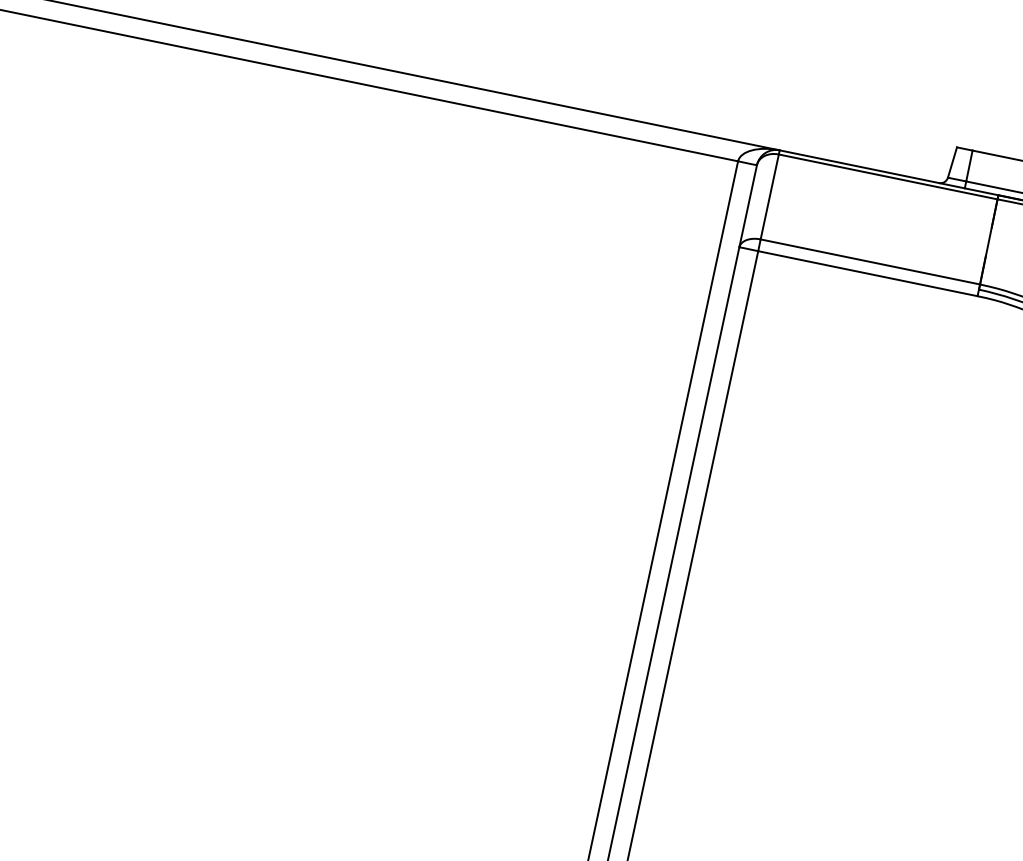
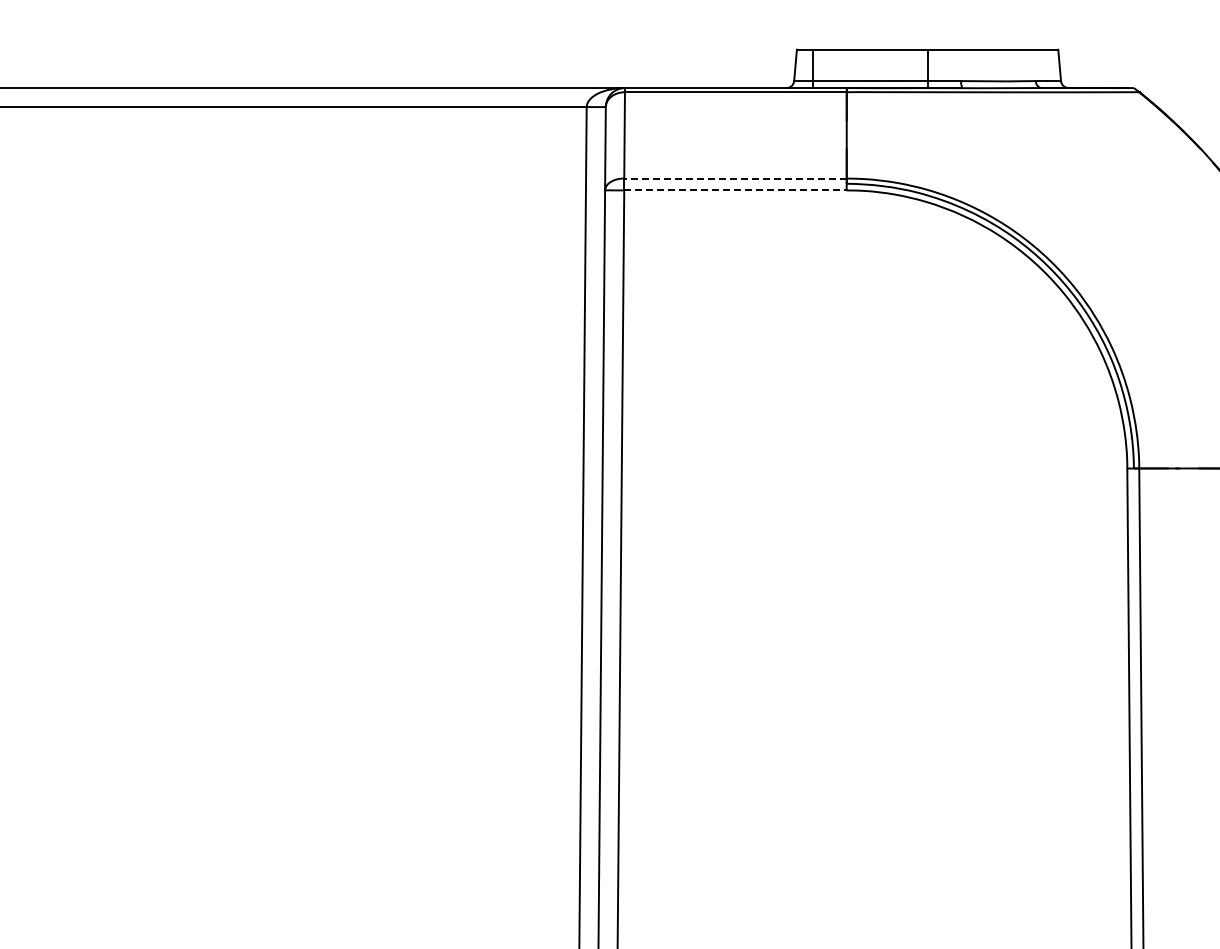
line: (870, 261) -> (735, 178), solid -> dashed
line: (868, 273) -> (736, 190), solid -> dashed

